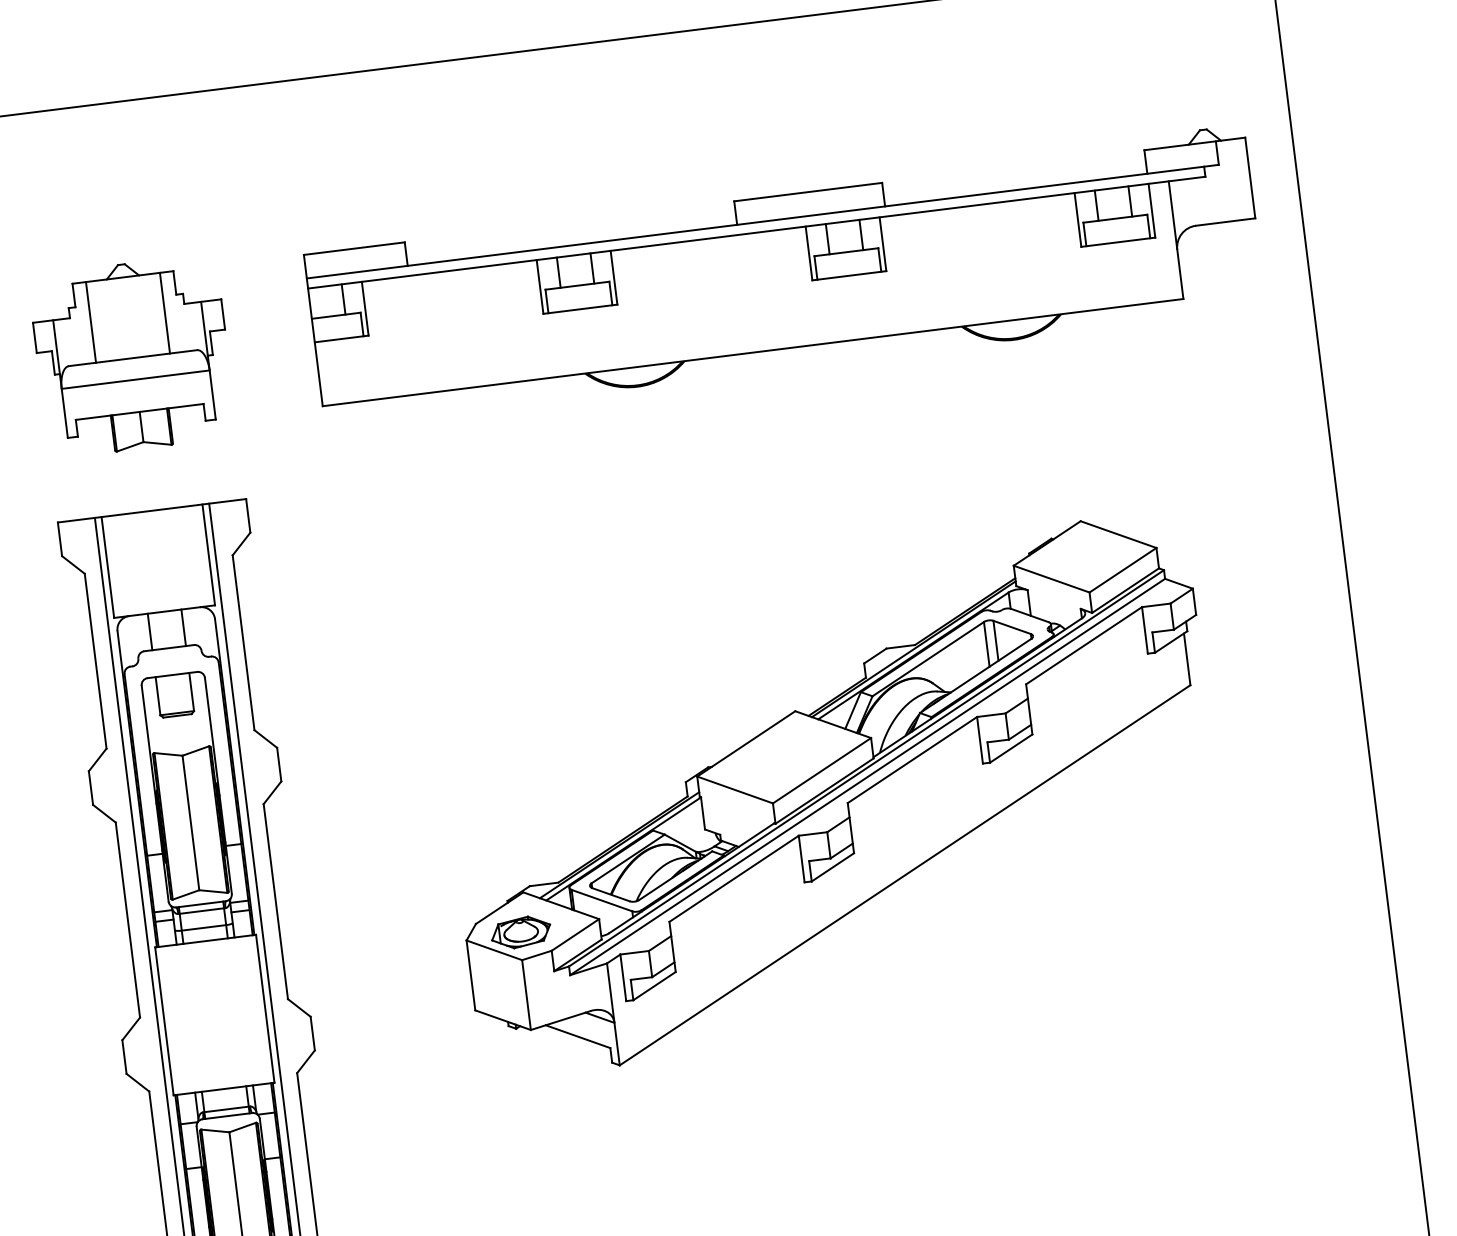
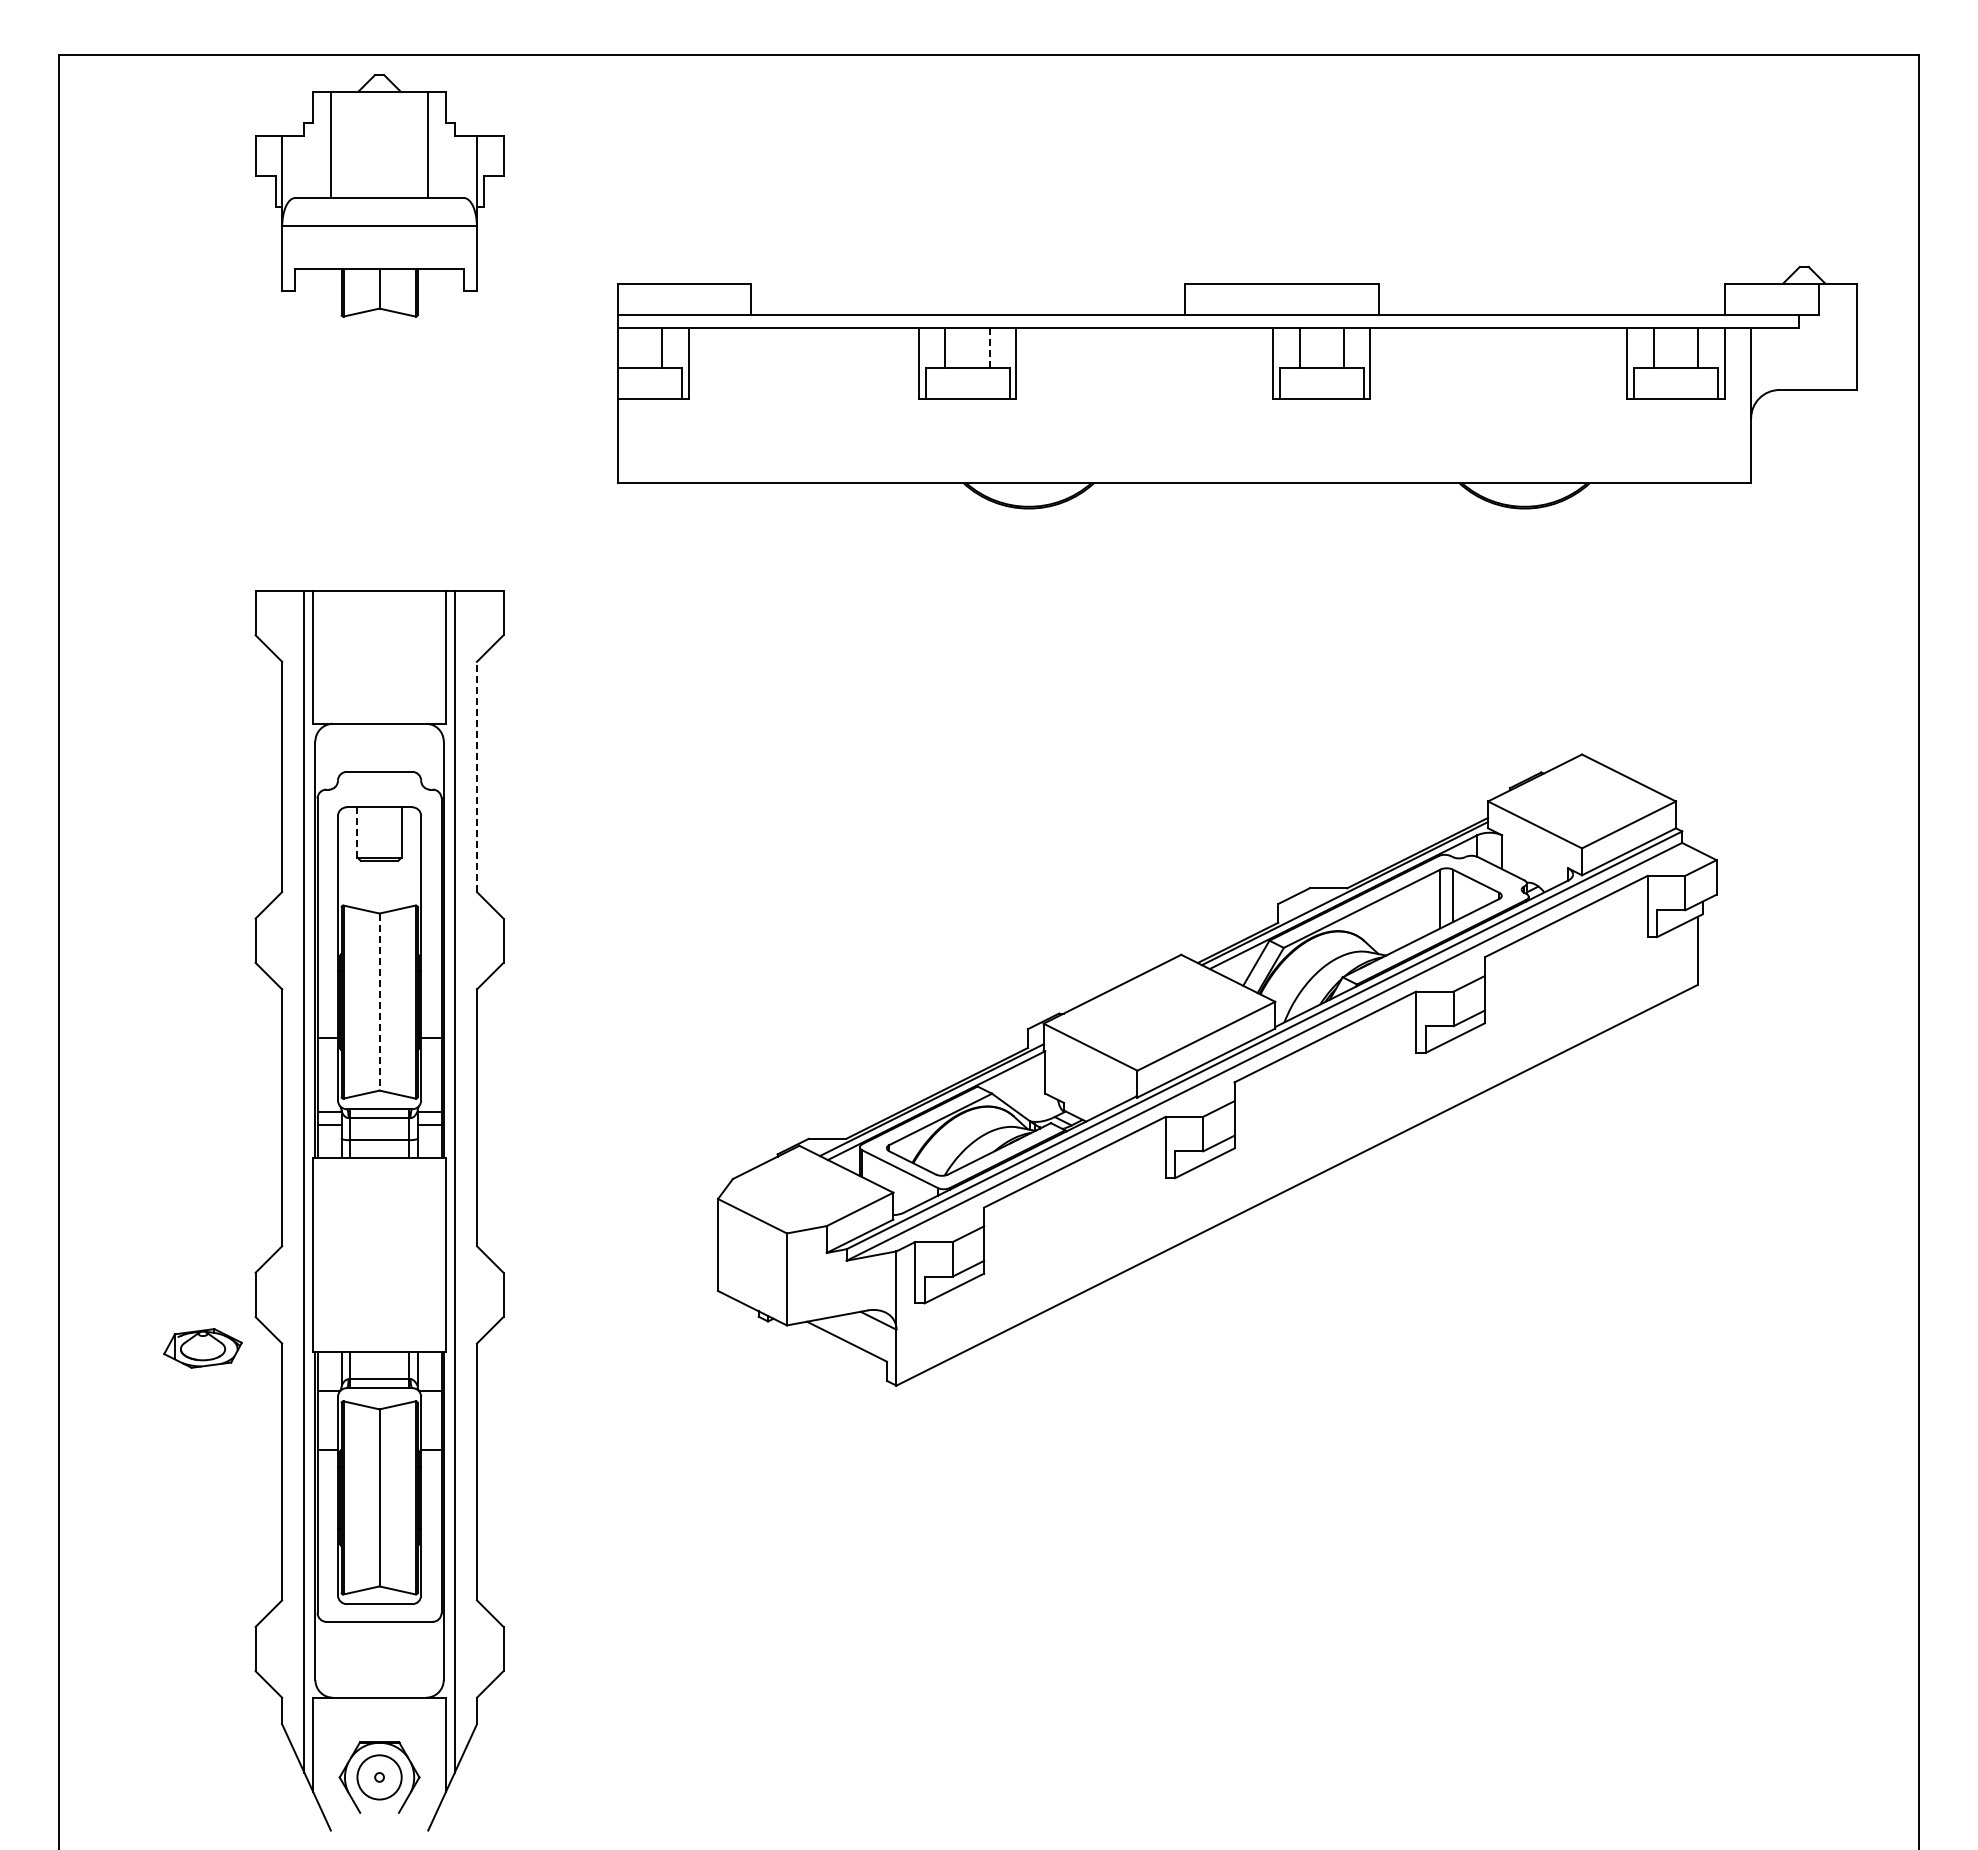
line: (592, 268) -> (989, 347), solid -> dashed
part: (132, 356) -> (379, 195), moved
line: (183, 627) -> (401, 747), removed
line: (150, 631) -> (357, 747), removed
line: (243, 642) -> (476, 776), solid -> dashed
line: (158, 696) -> (357, 832), solid -> dashed
line: (190, 823) -> (379, 1002), solid -> dashed
part: (520, 932) -> (202, 1348), moved

